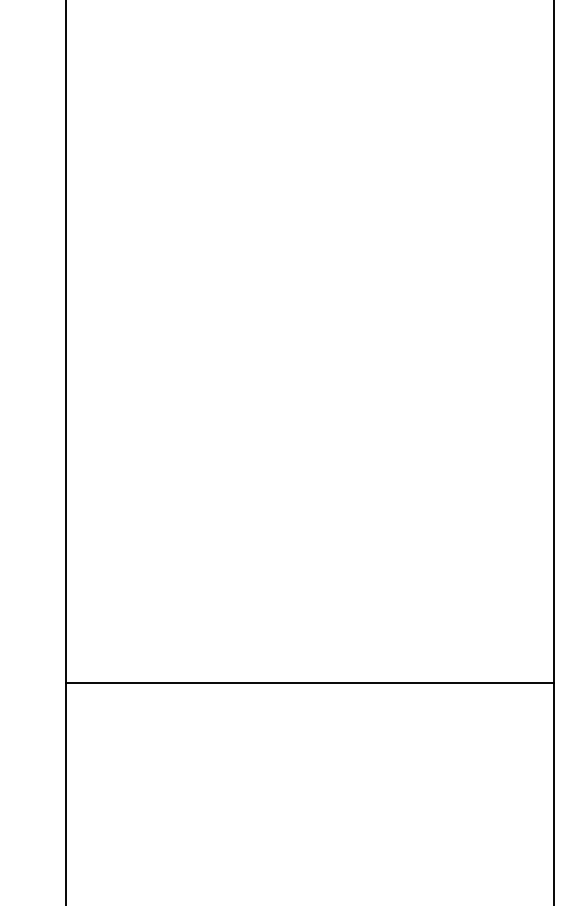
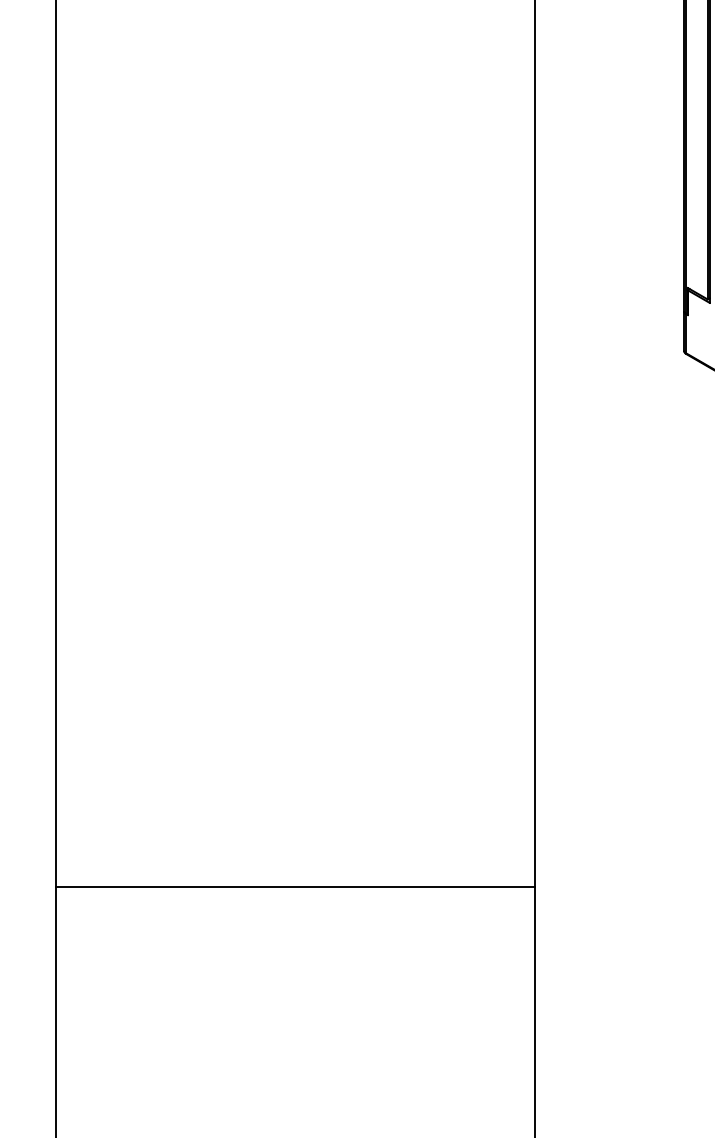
line: (309, 683) -> (295, 887), moved

